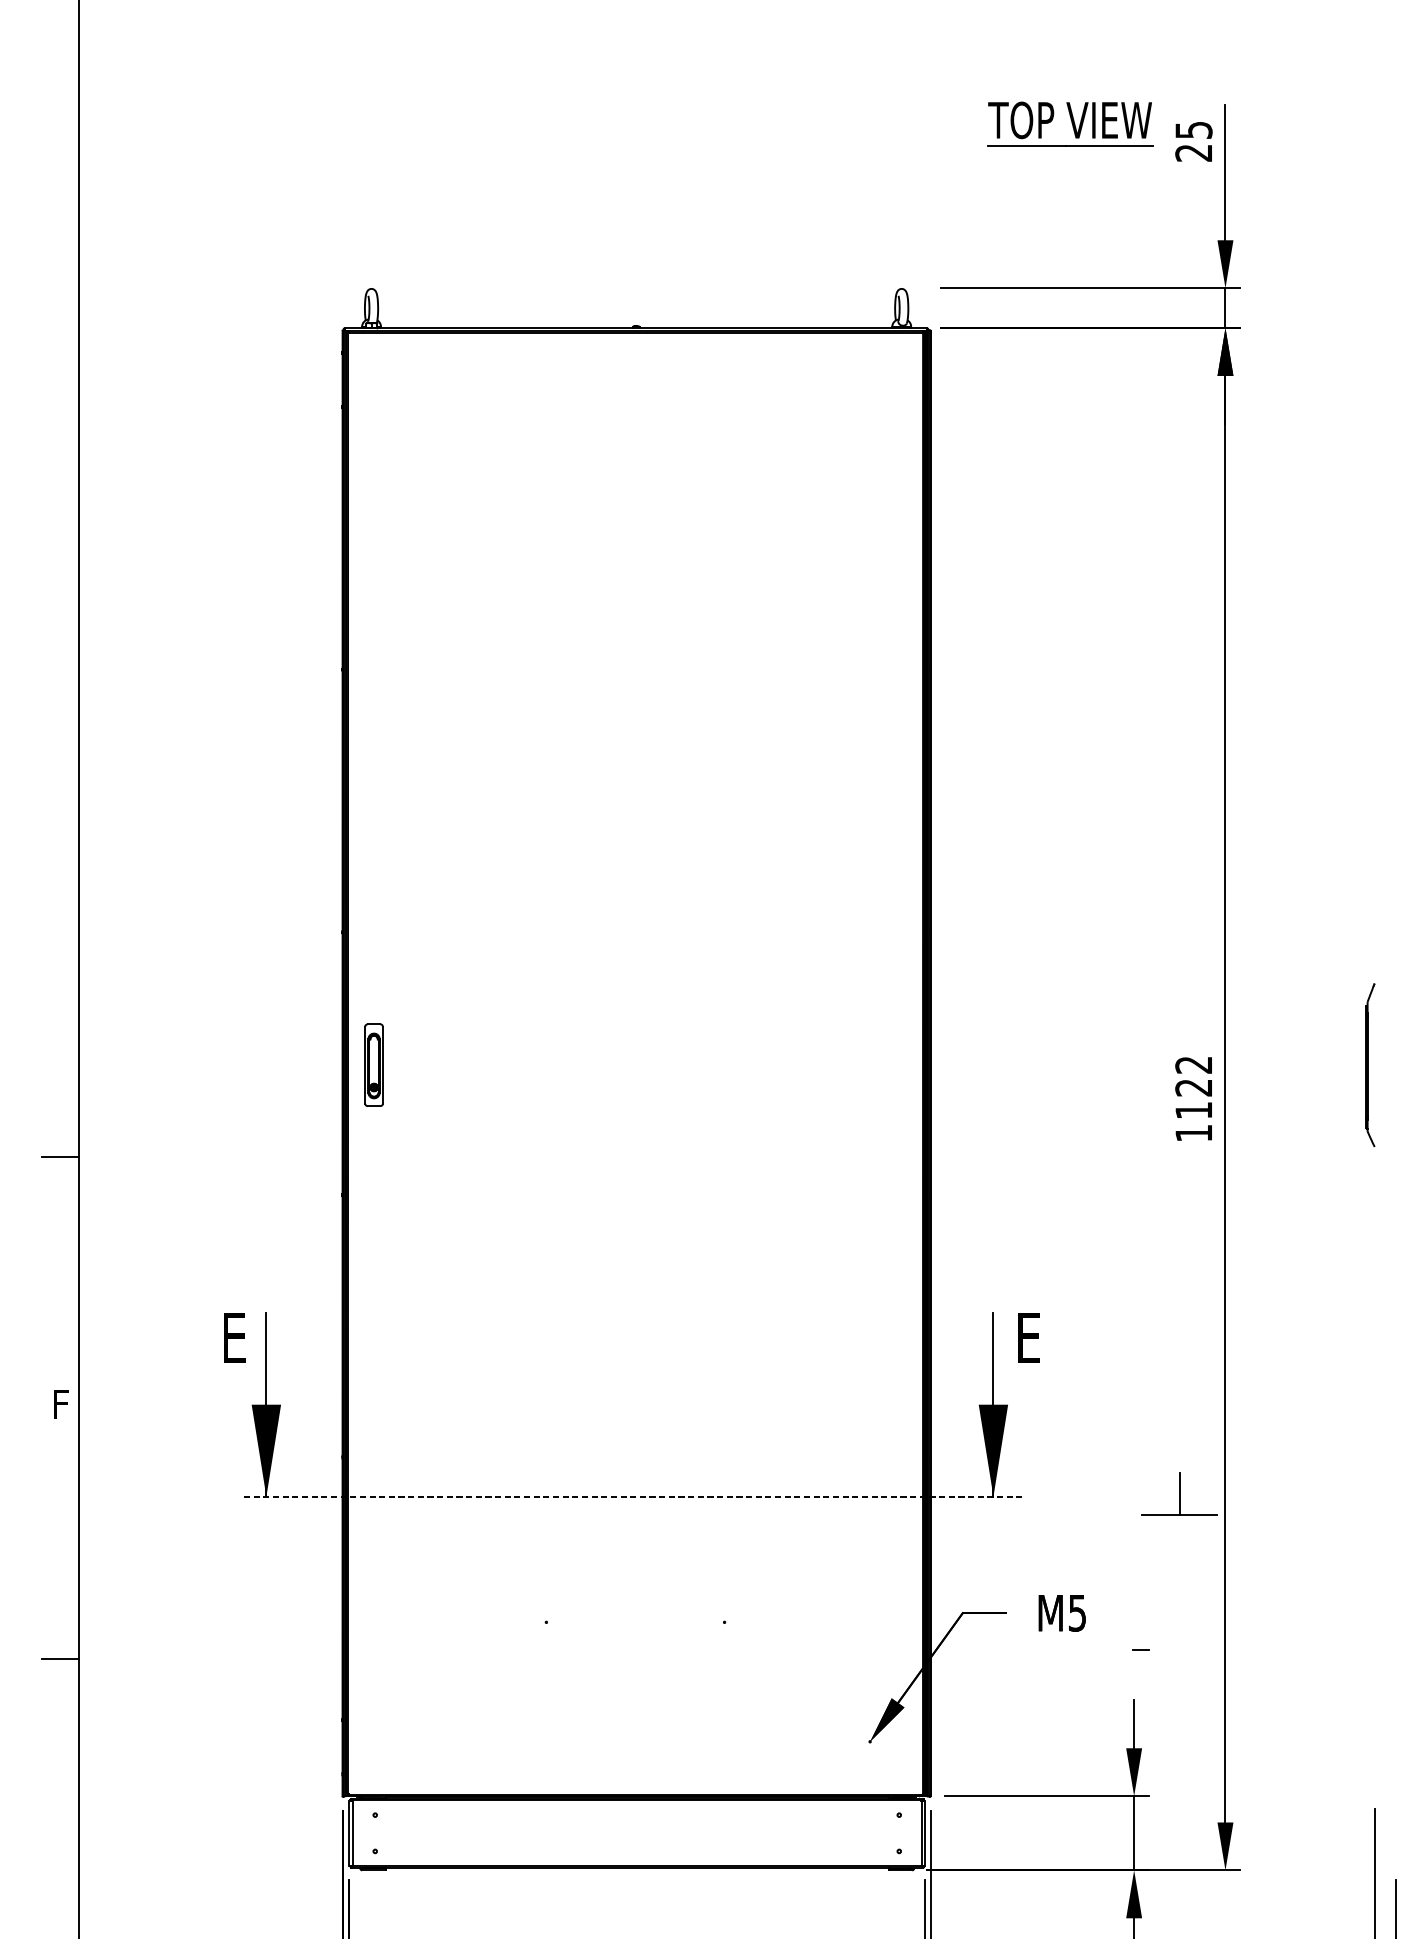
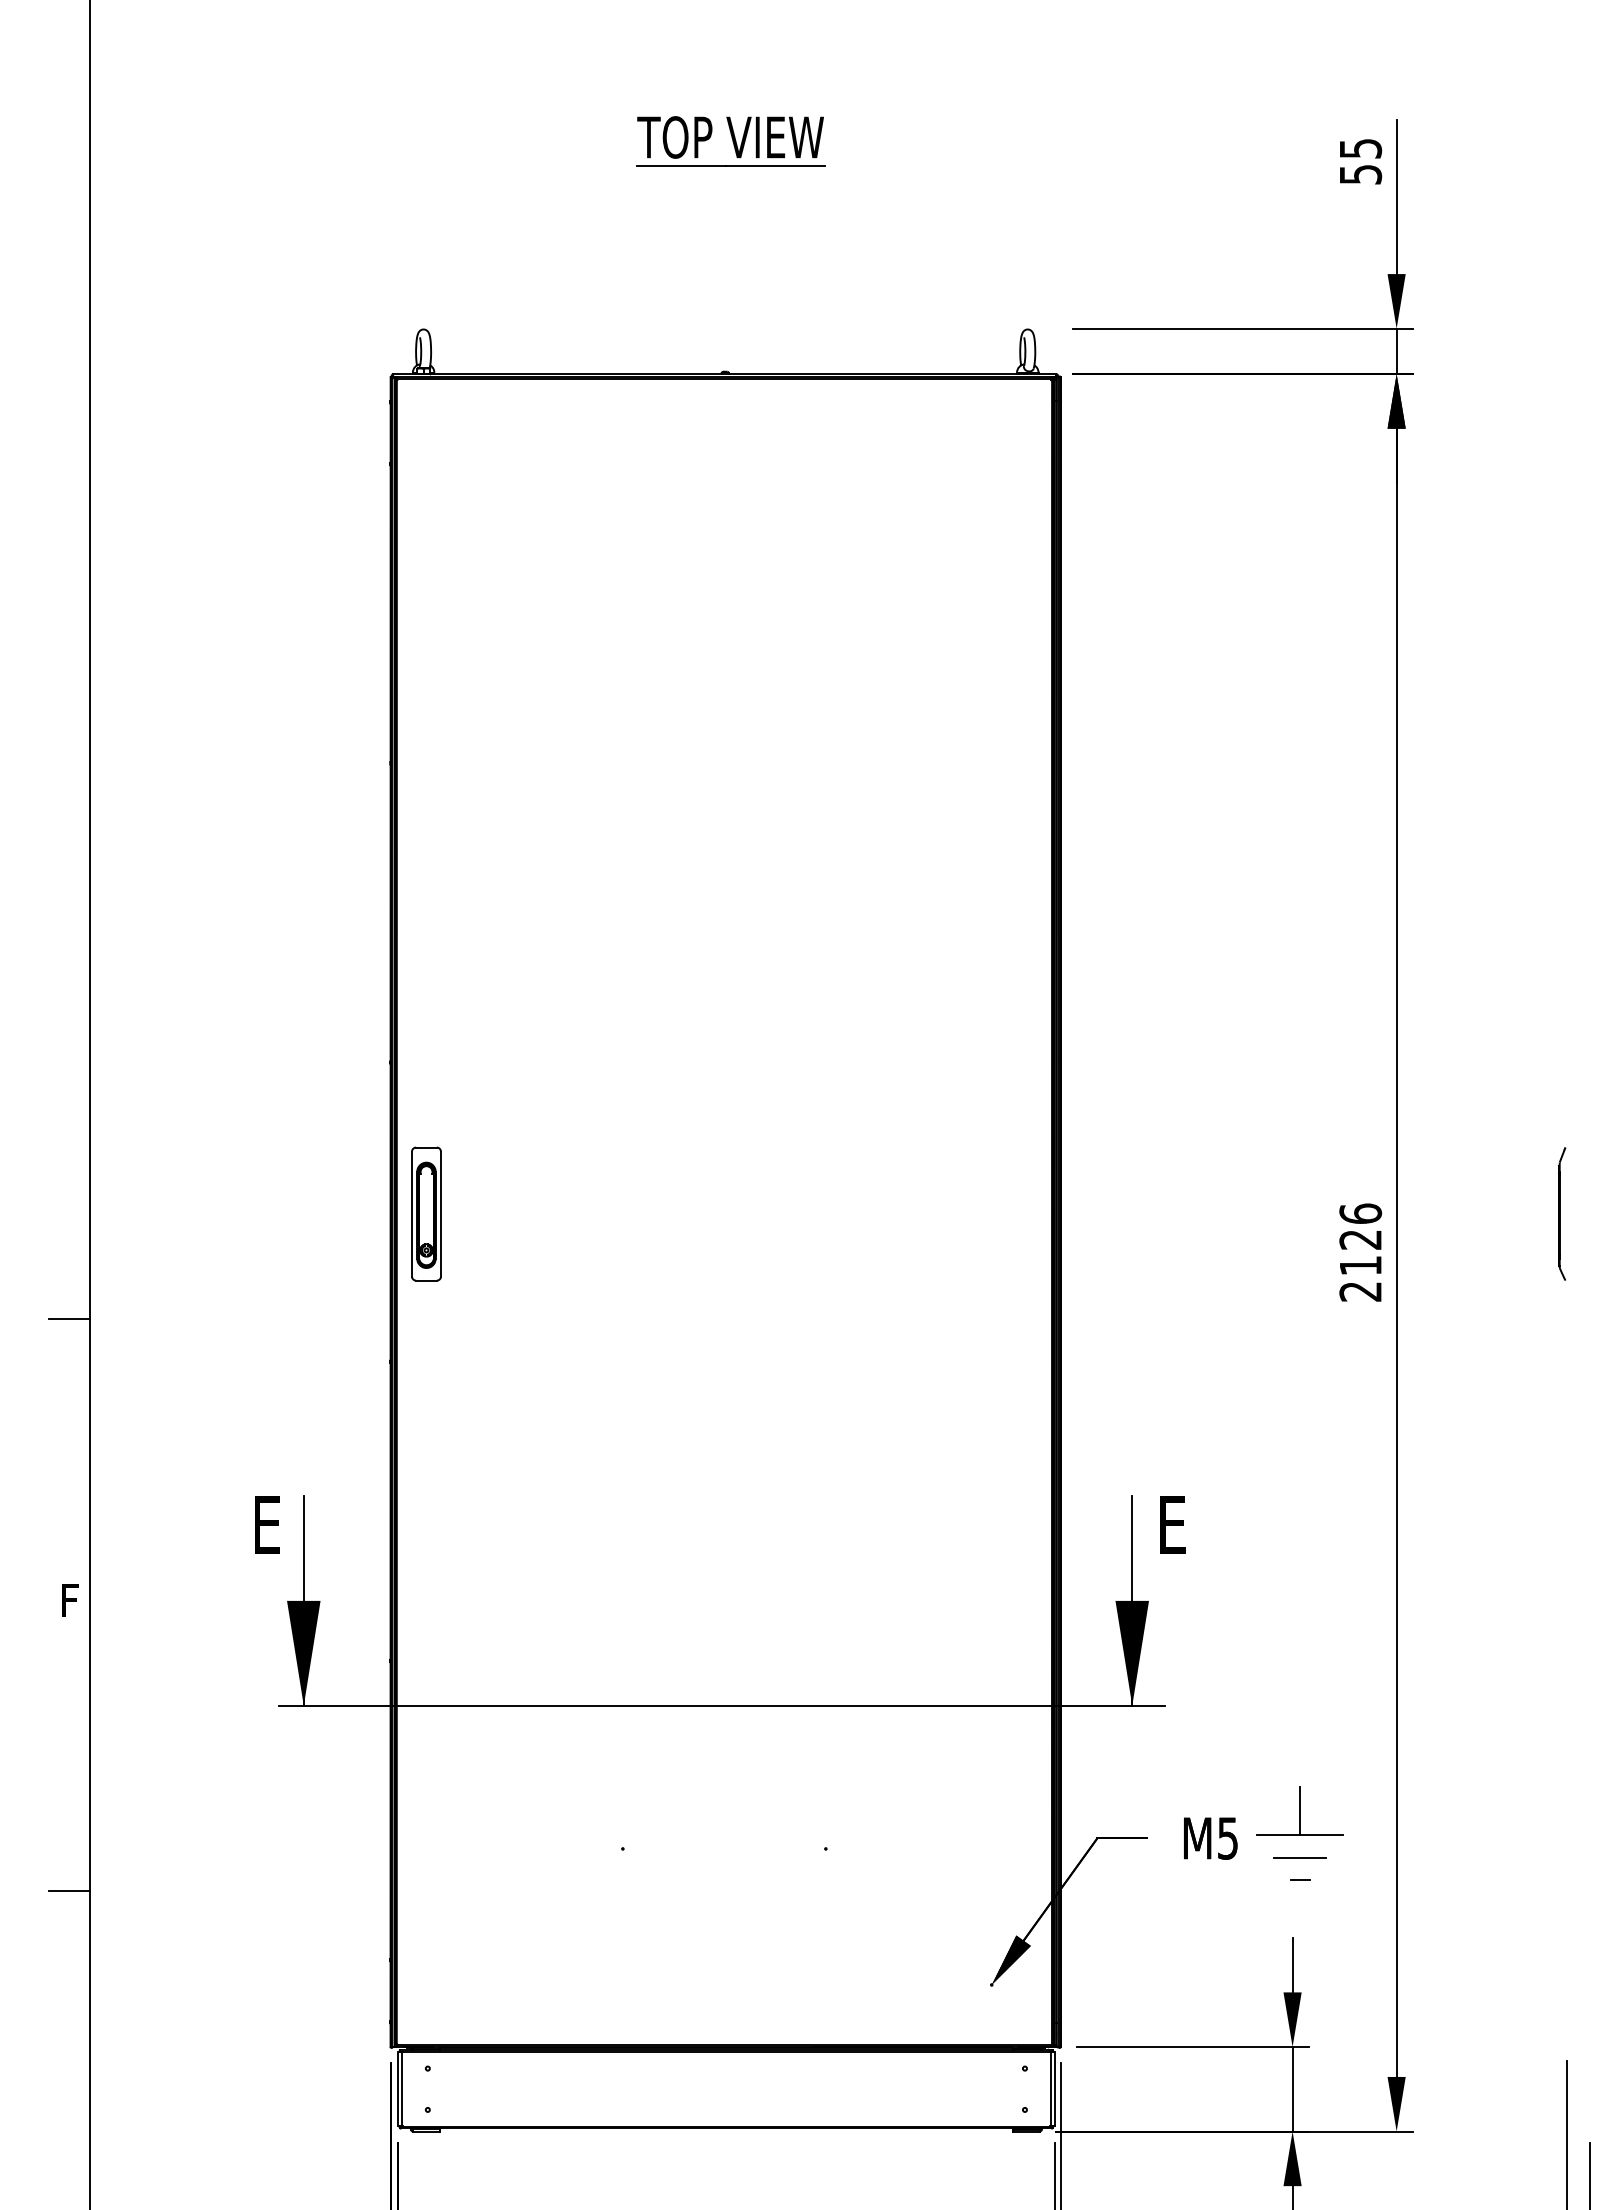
part: (1070, 123) -> (730, 141), moved
text: (1193, 152) -> (1360, 174), 25 -> 55
part: (374, 1064) -> (426, 1213), size x1.43
part: (1371, 1064) -> (1562, 1213), size x0.71
text: (1193, 1098) -> (1360, 1252), 1122 -> 2126
part: (1178, 1493) -> (1299, 1810), moved
line: (632, 1496) -> (721, 1705), dashed -> solid
line: (1141, 1629) -> (1300, 1857), added

